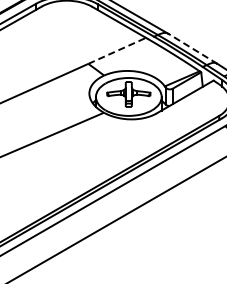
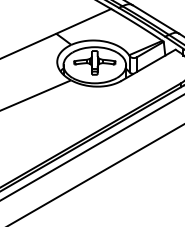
line: (193, 48) -> (156, 19), dashed -> solid
line: (117, 50) -> (84, 21), dashed -> solid

